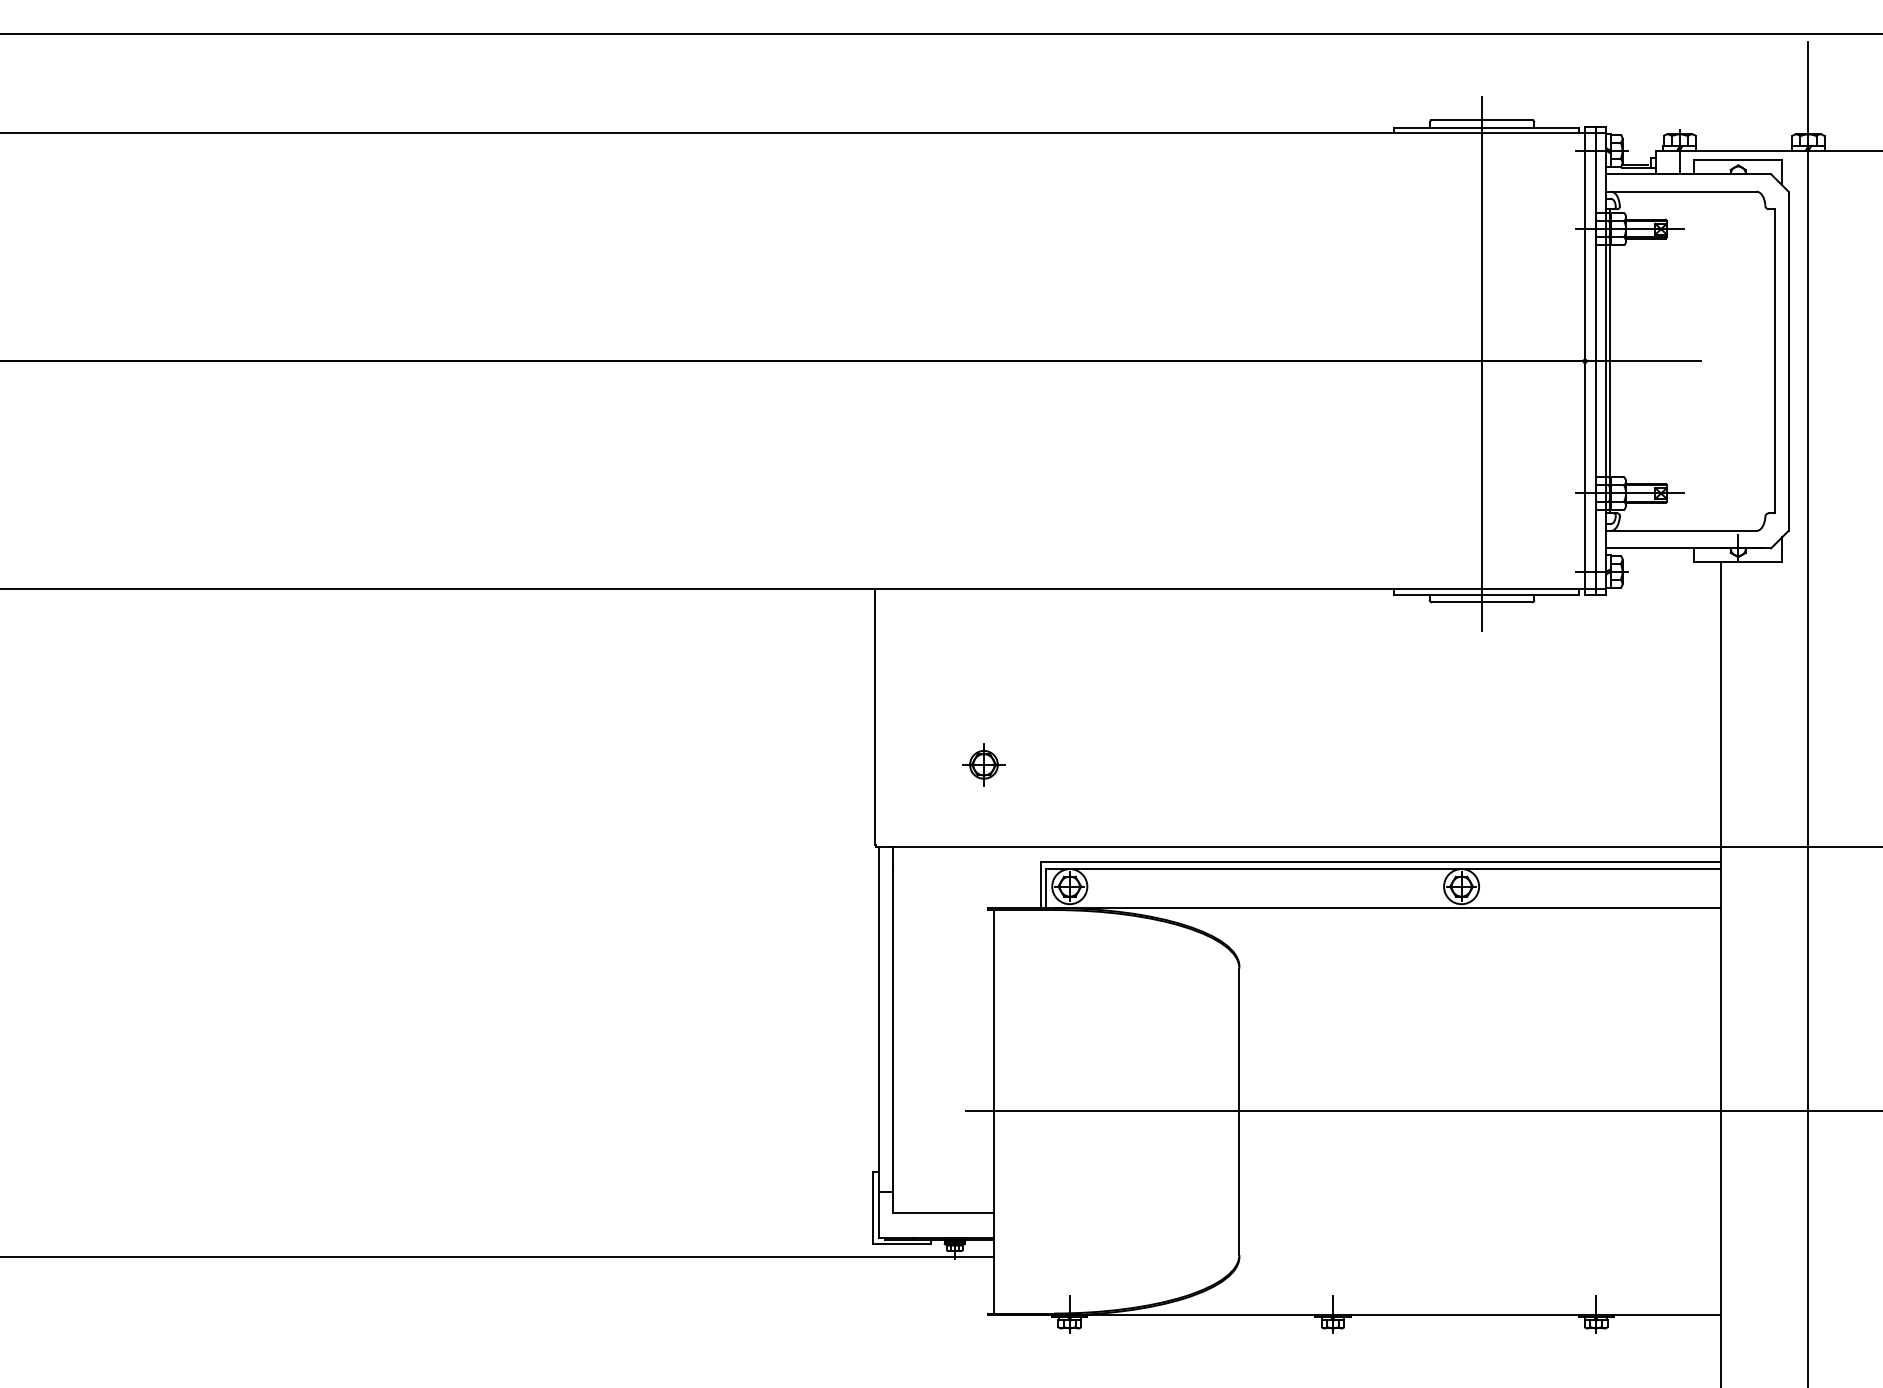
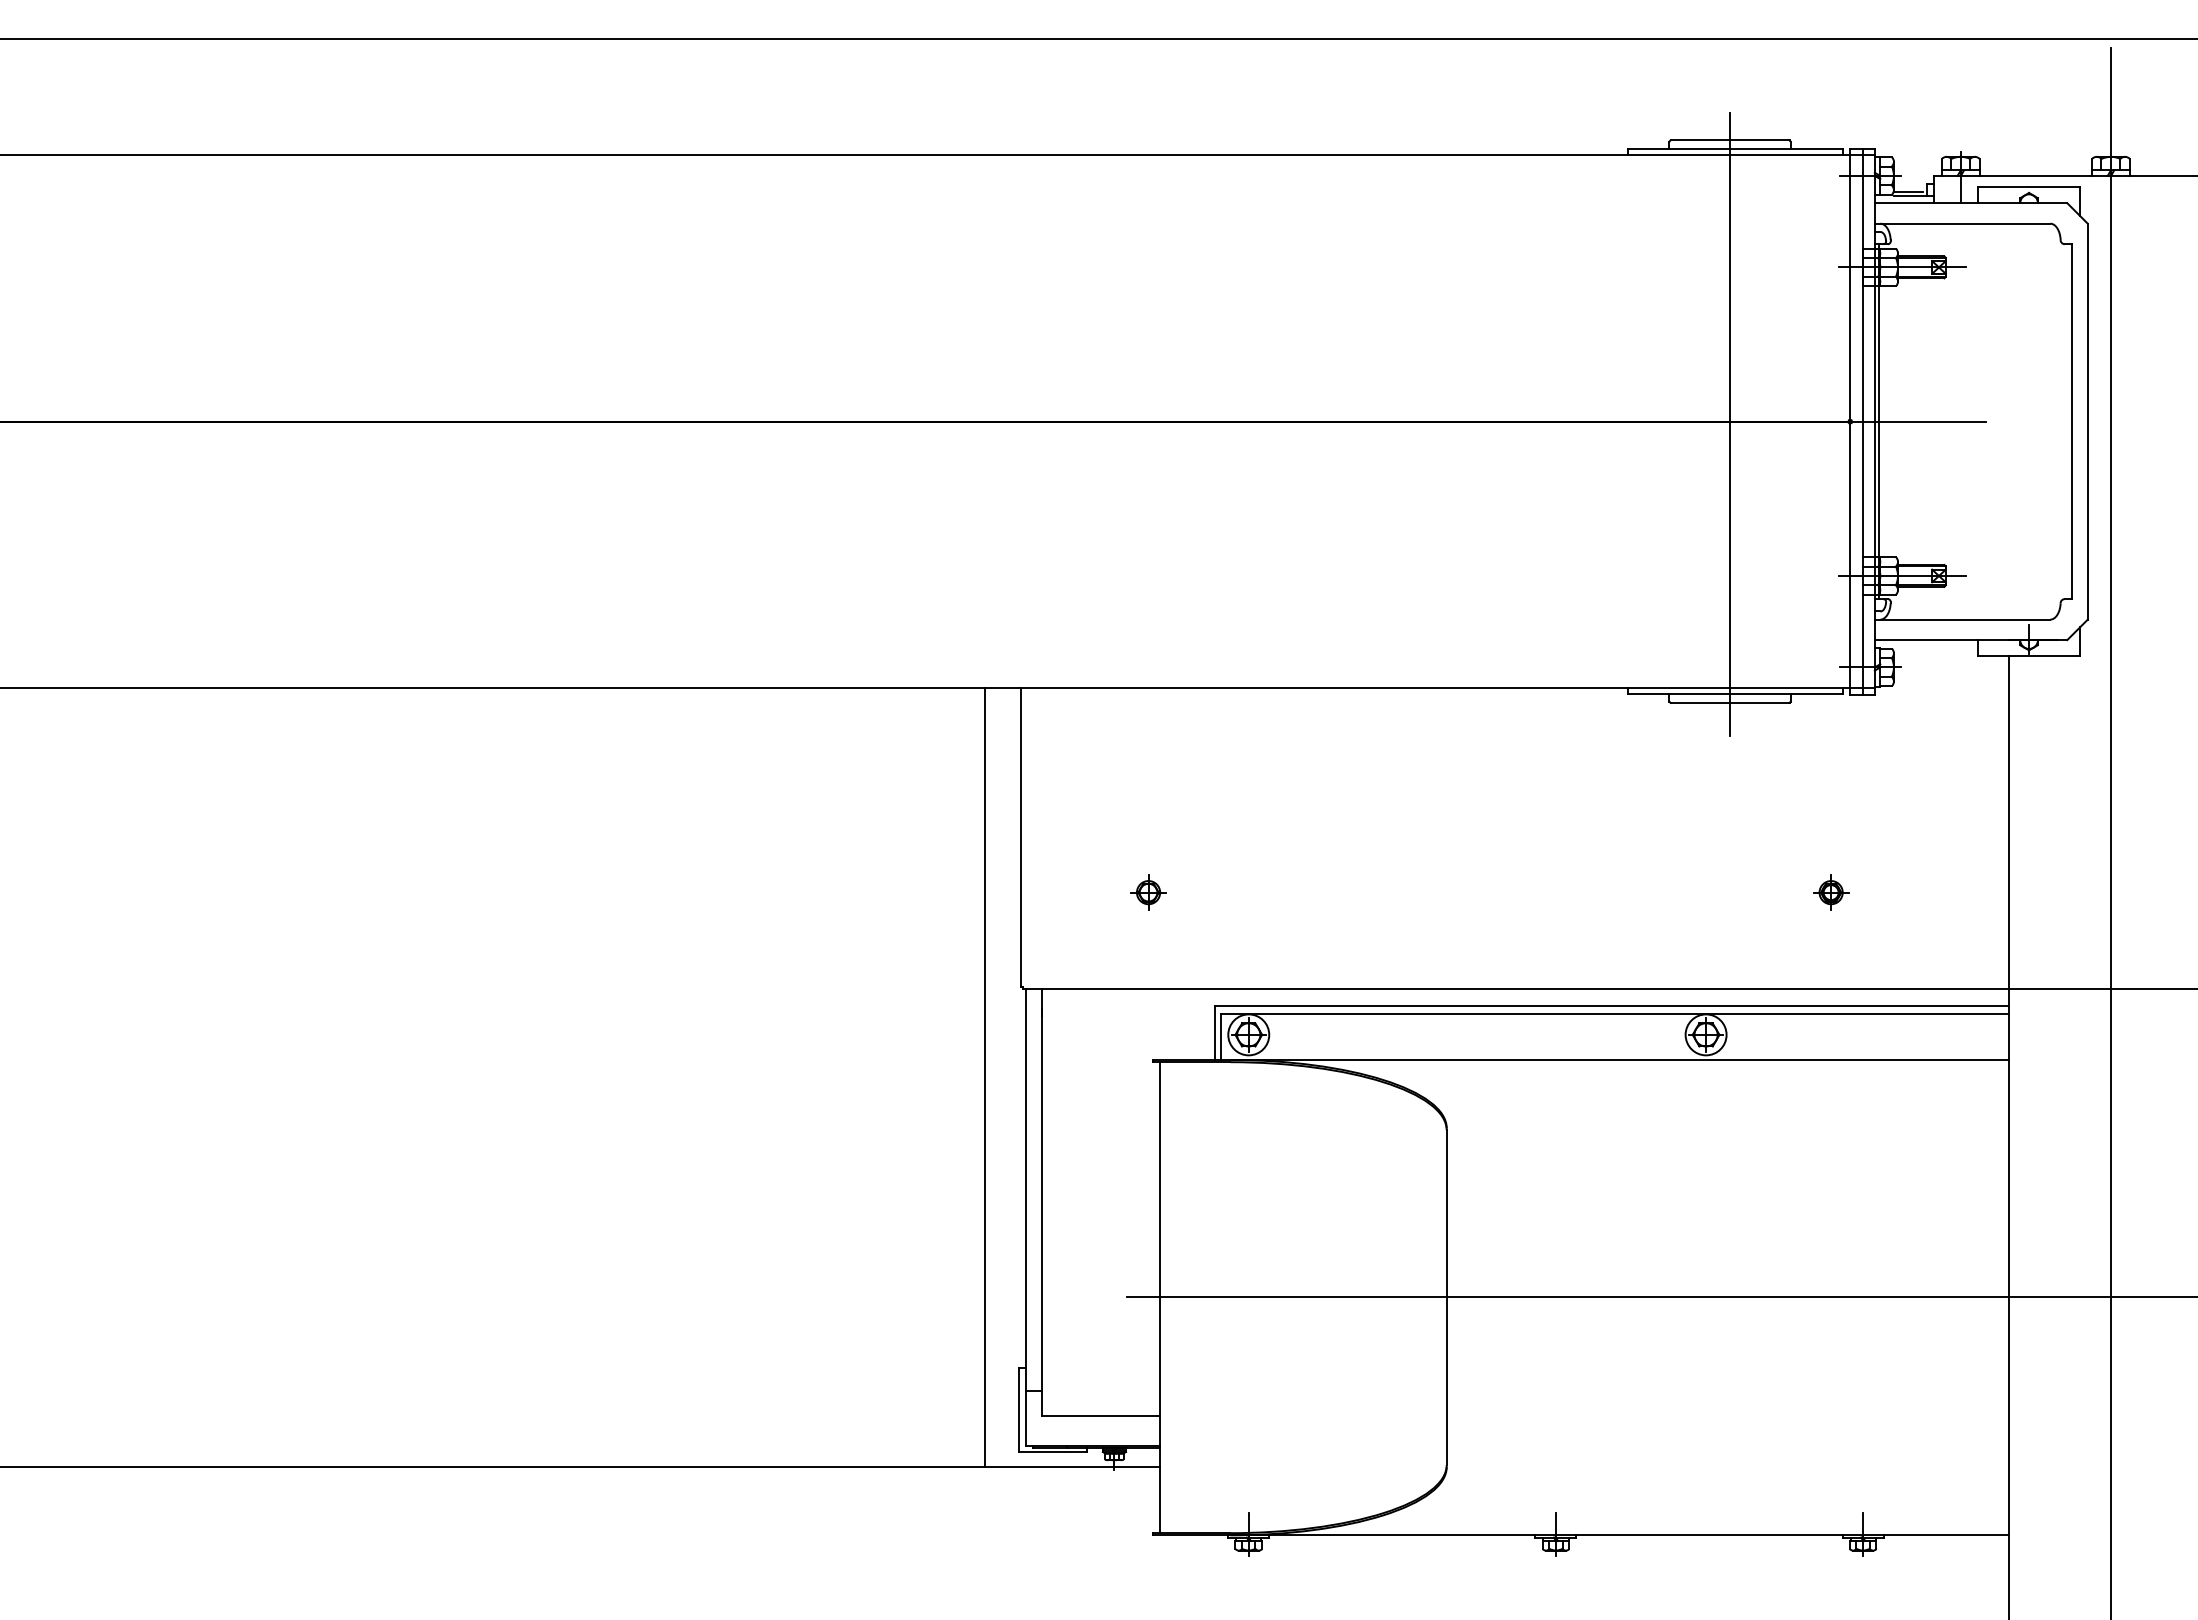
part: (983, 764) -> (1148, 892), size x0.71
part: (1569, 764) -> (1831, 892), added
line: (843, 923) -> (984, 1077), added

